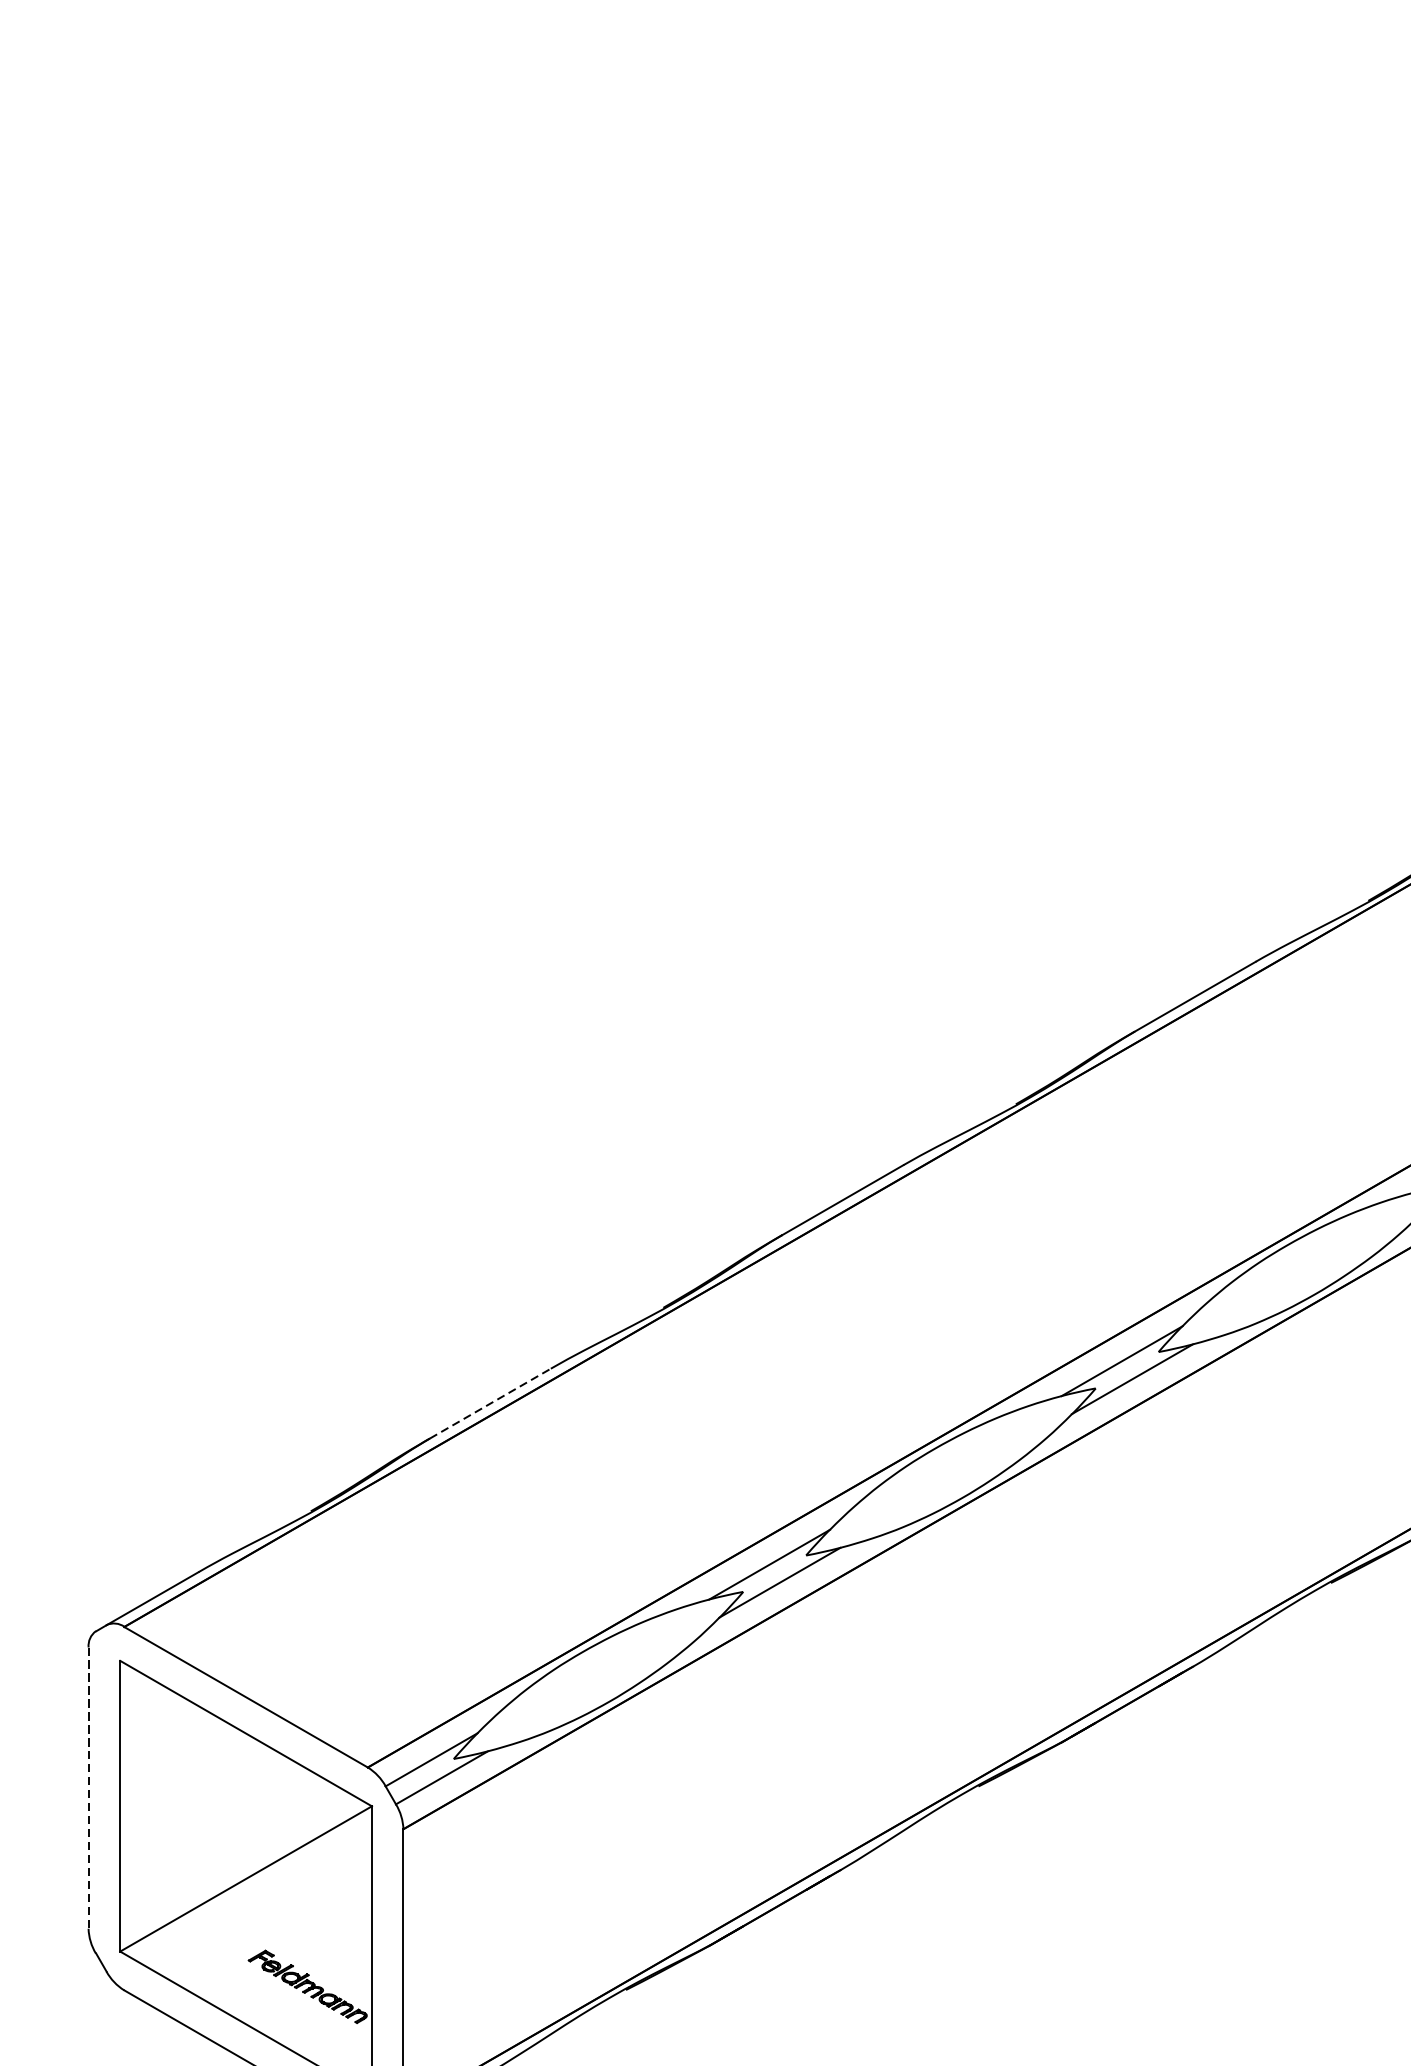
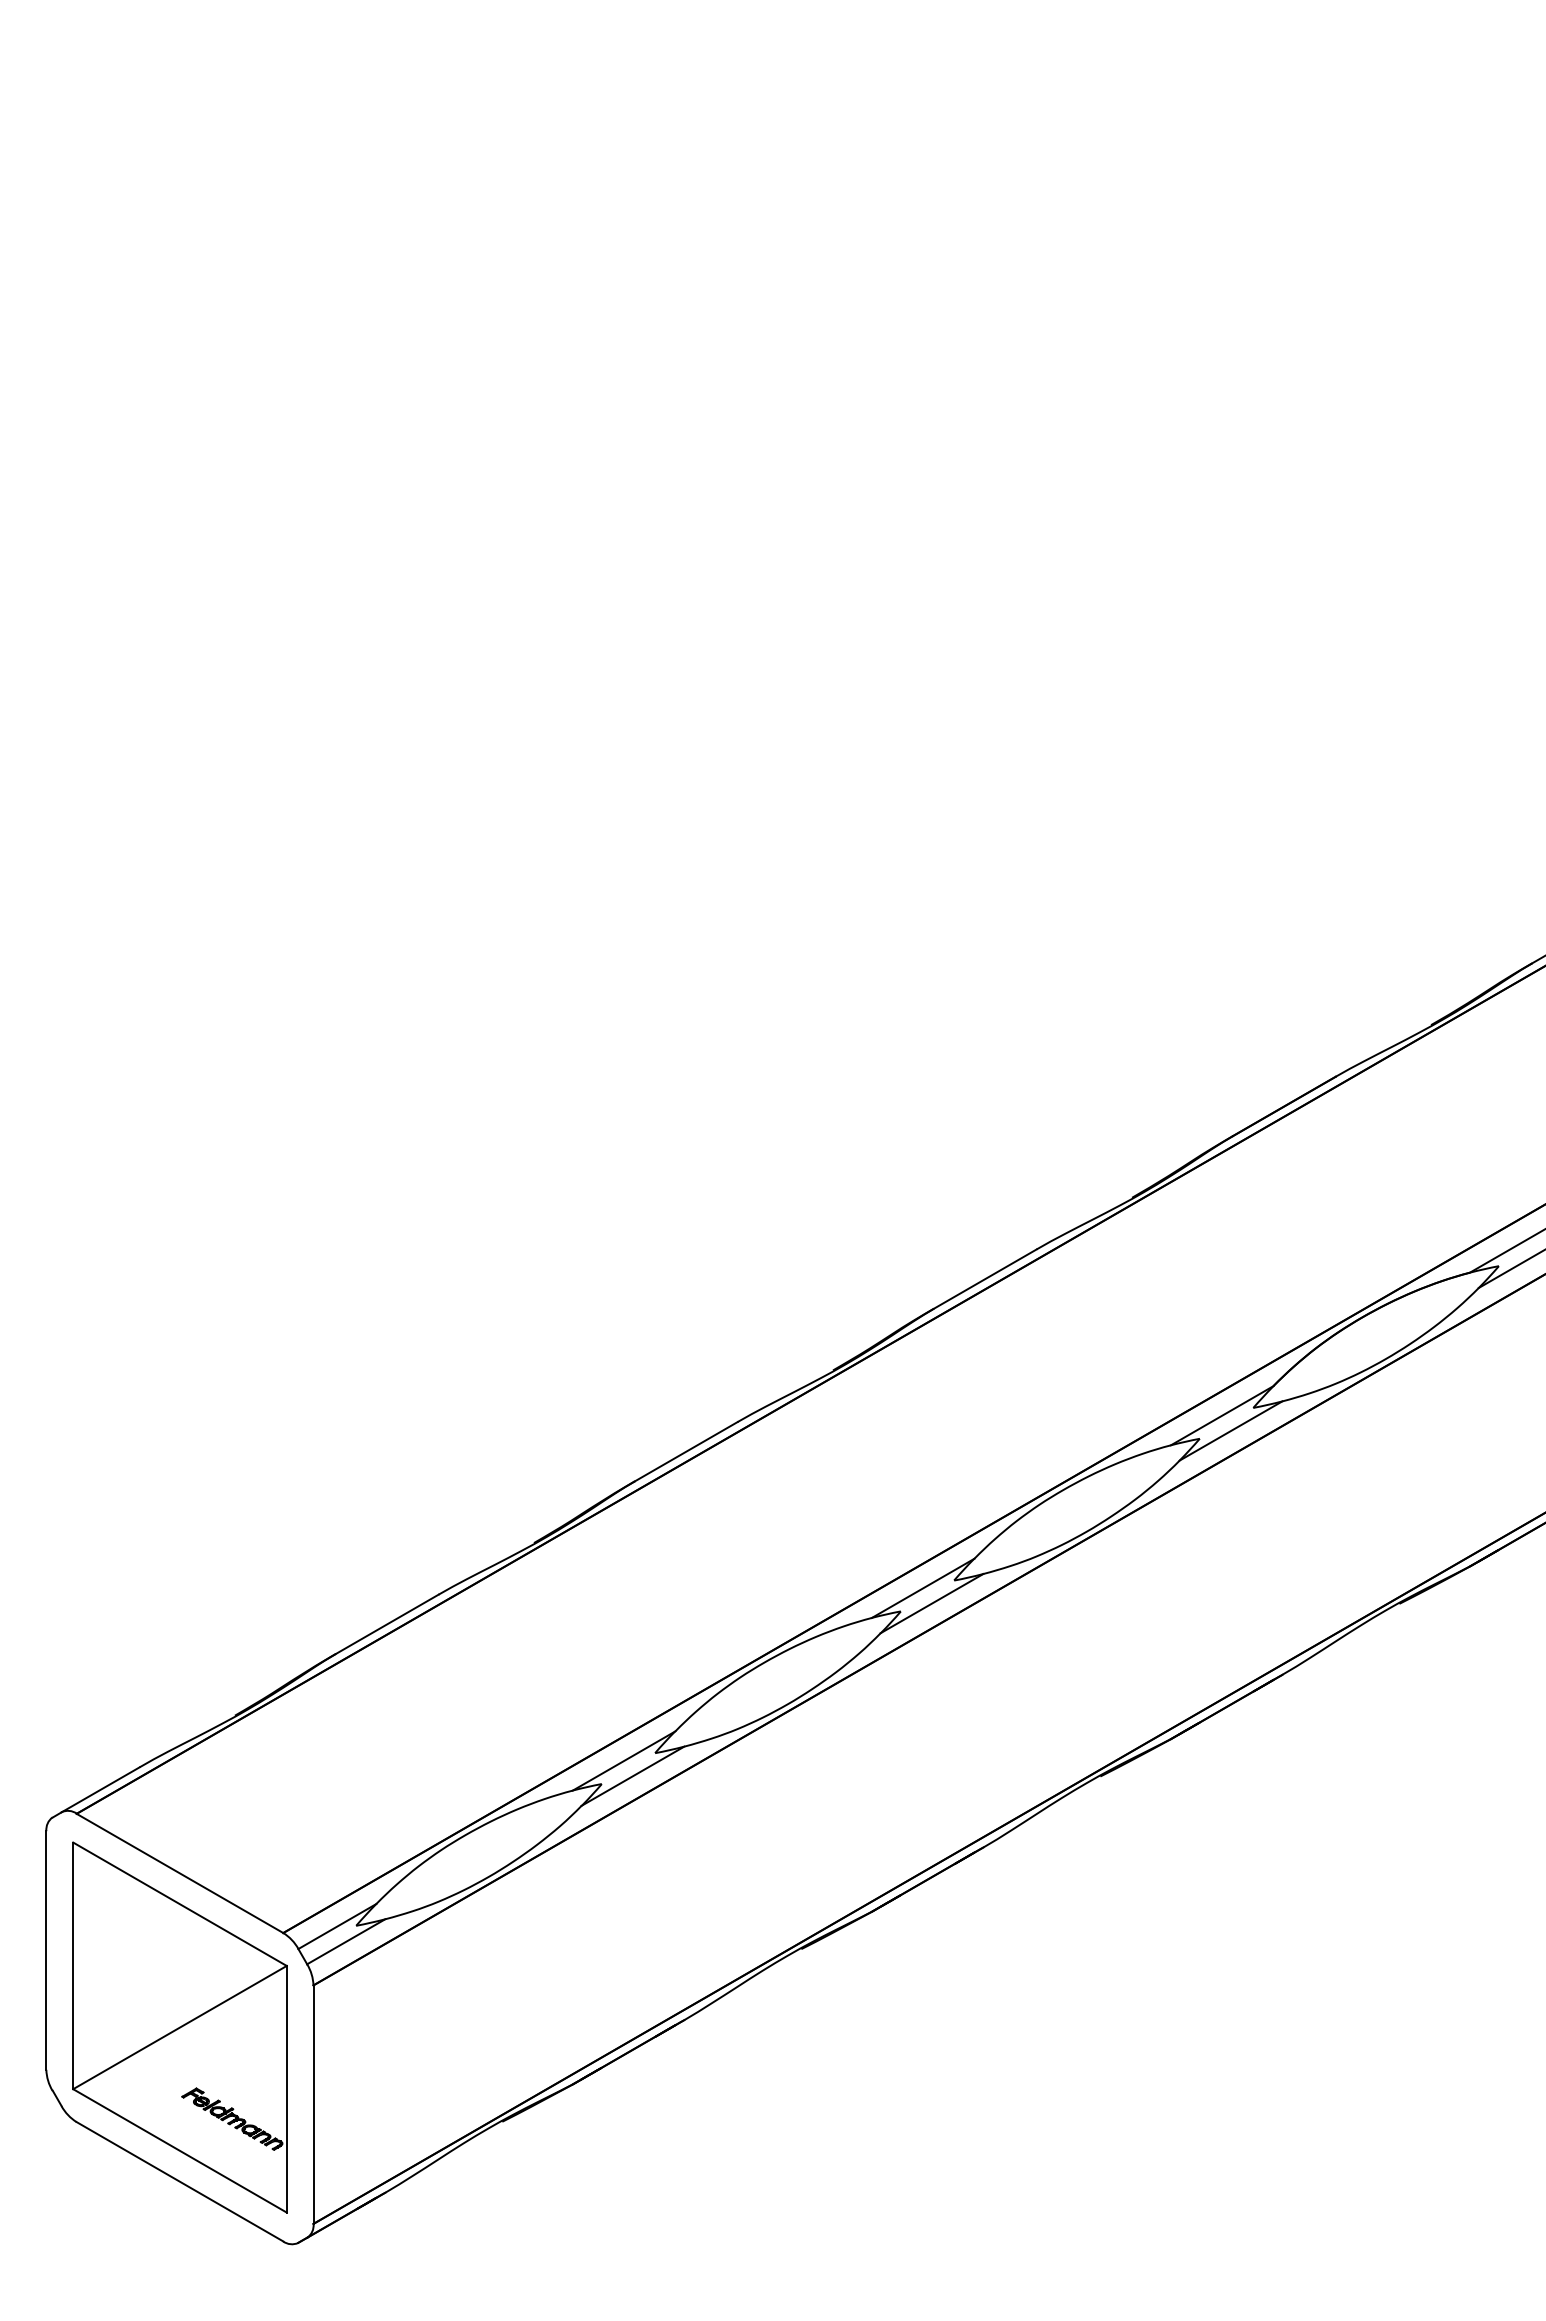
line: (490, 1403) -> (387, 1624), dashed -> solid
line: (88, 1789) -> (46, 1951), dashed -> solid

